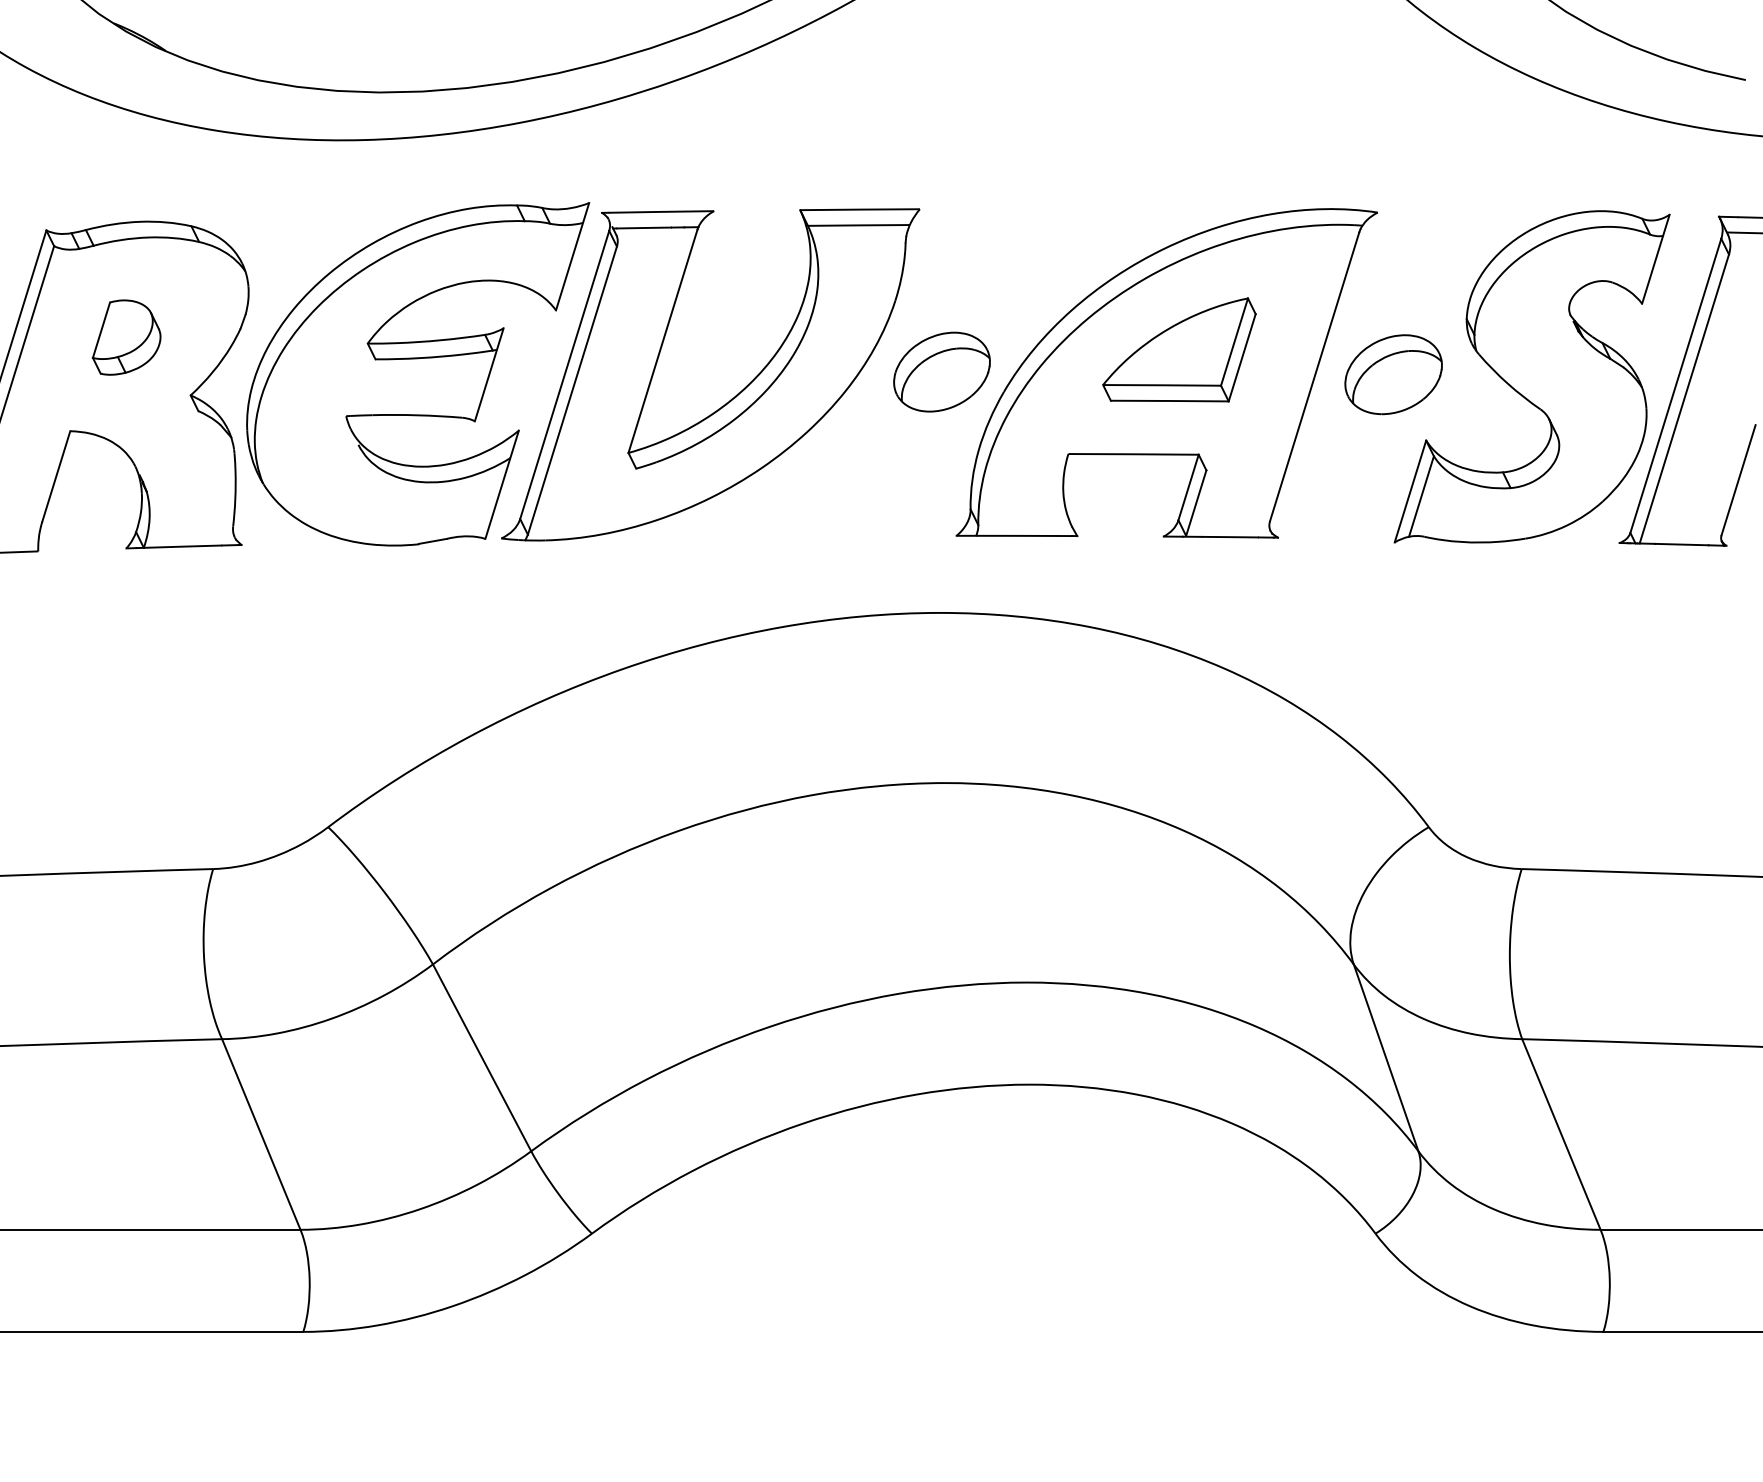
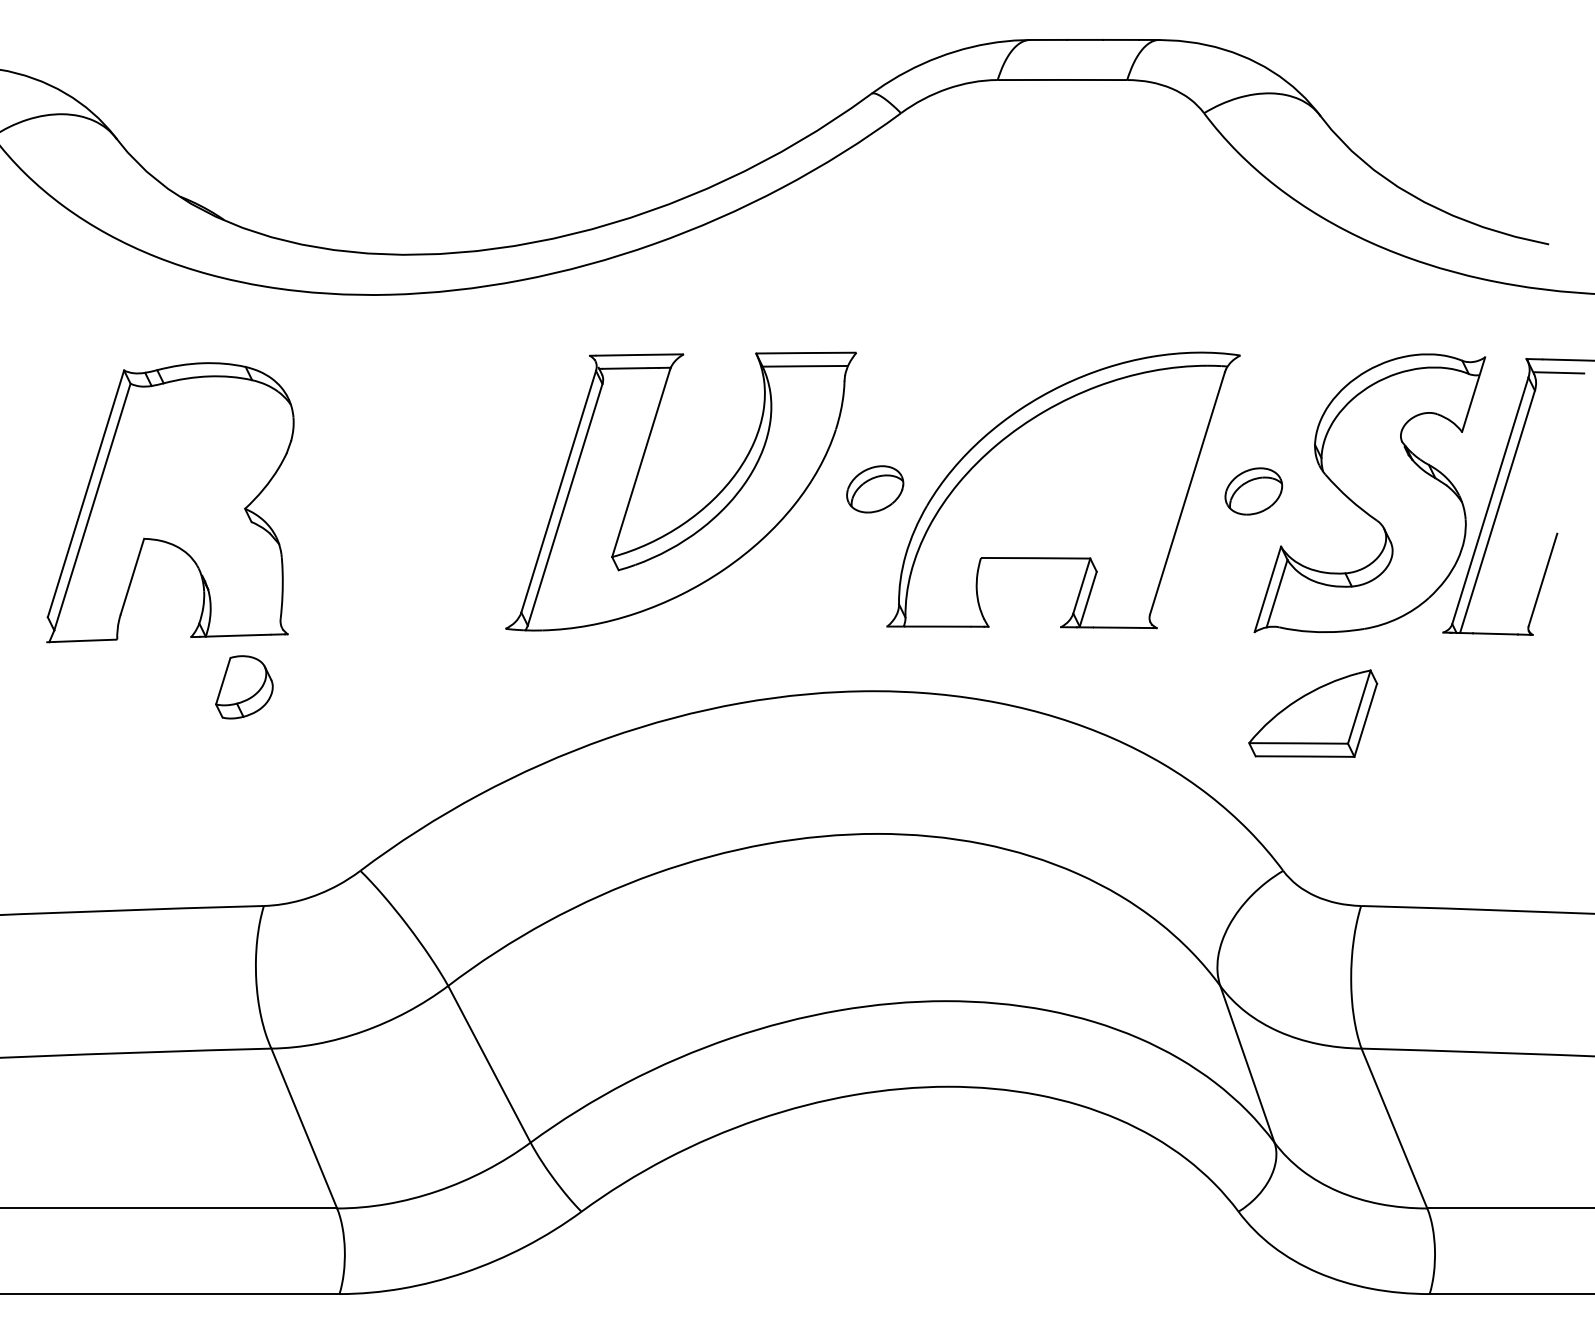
part: (126, 337) -> (244, 687), moved
part: (1179, 349) -> (1313, 713), moved
part: (942, 372) -> (875, 489), size x0.7
part: (417, 373) -> (435, 490), removed
part: (1393, 374) -> (1253, 491), size x0.7

